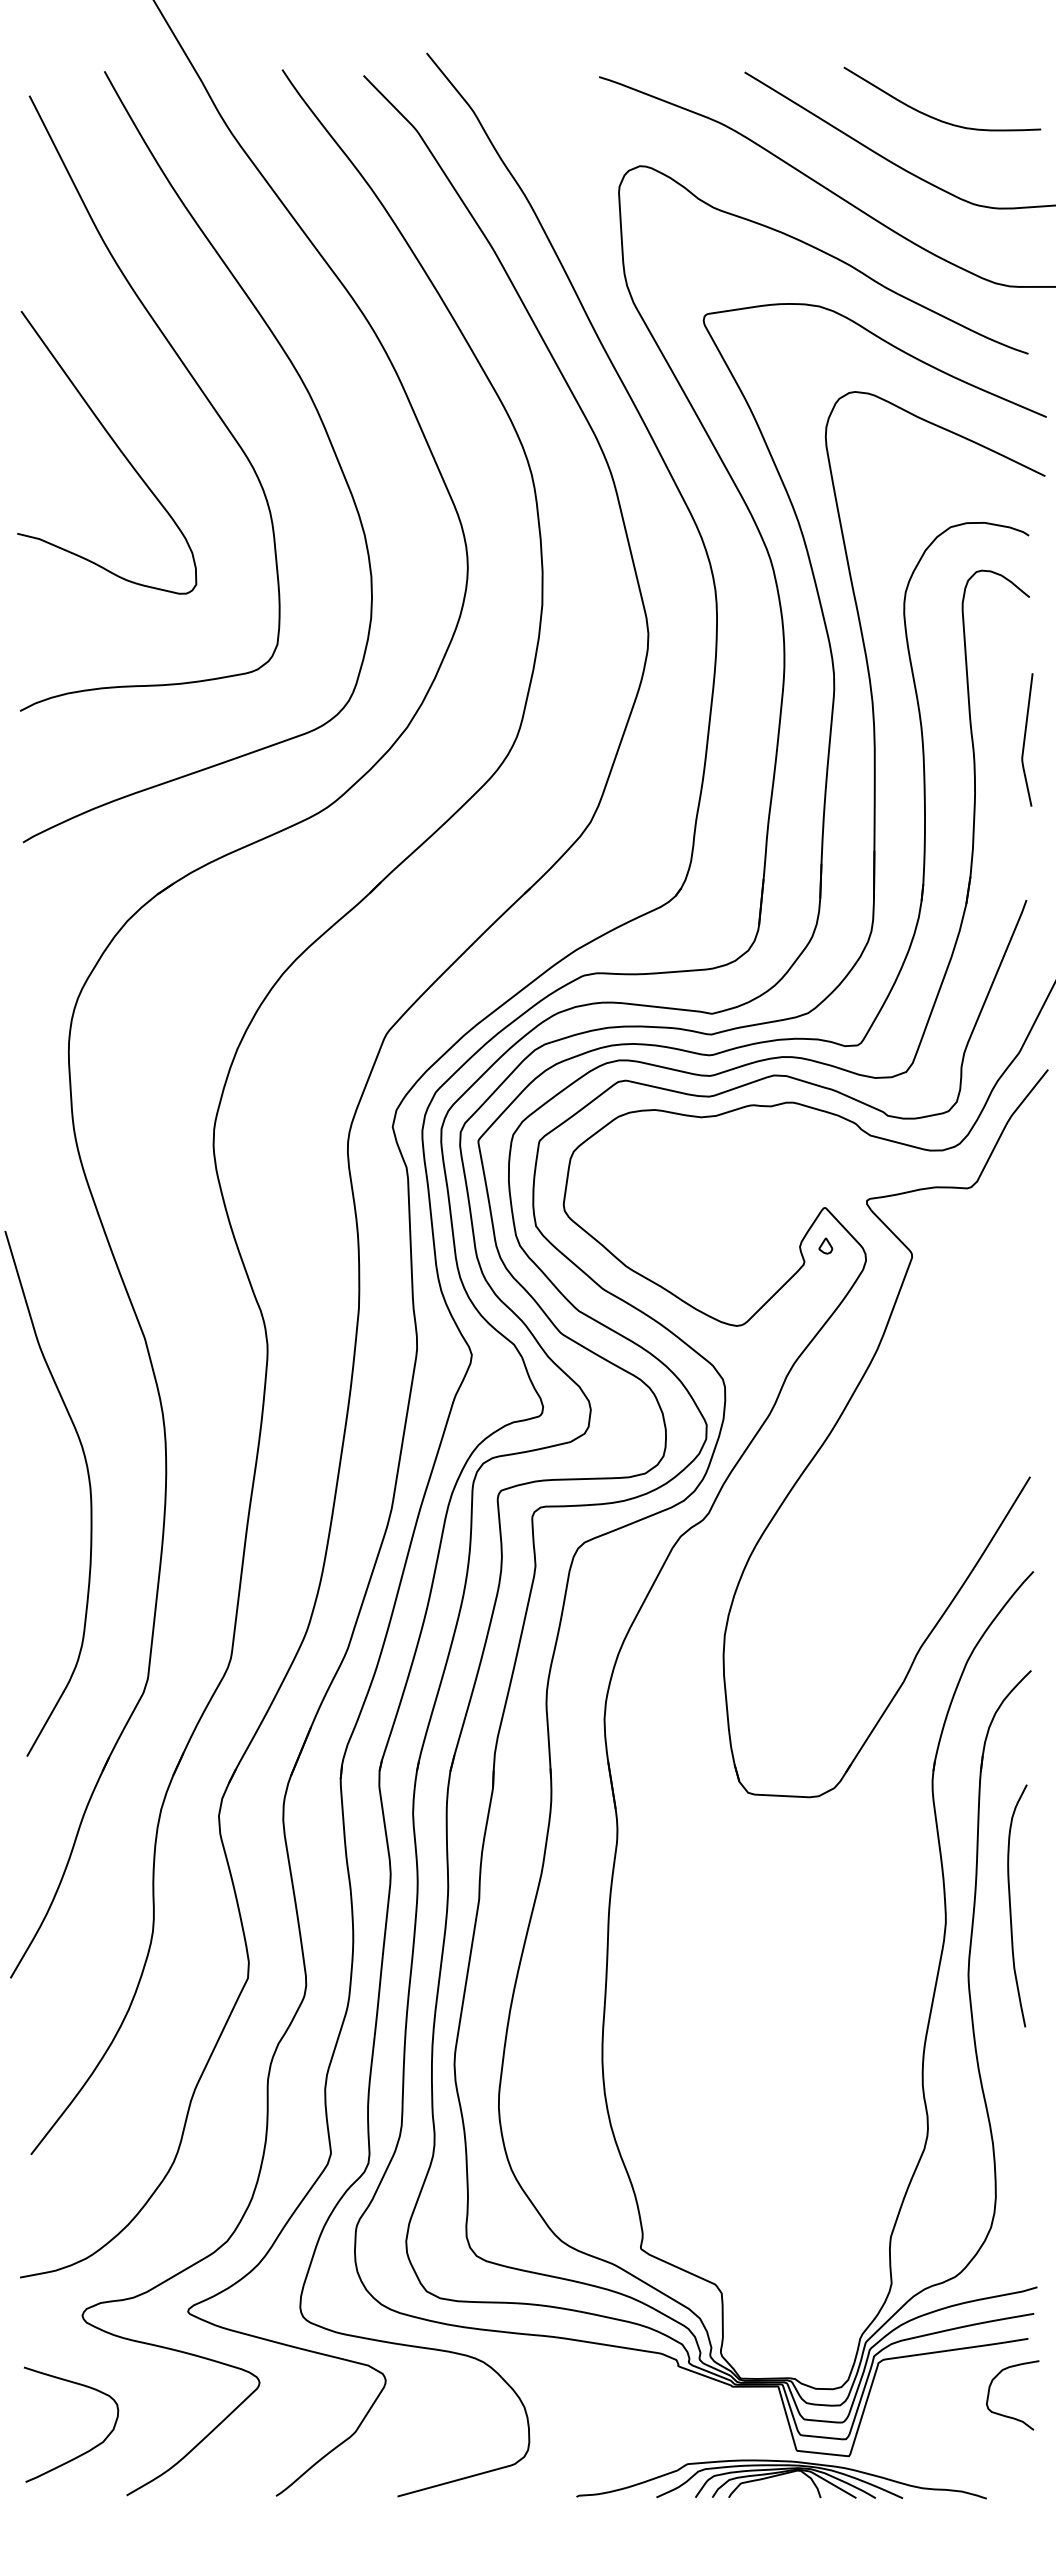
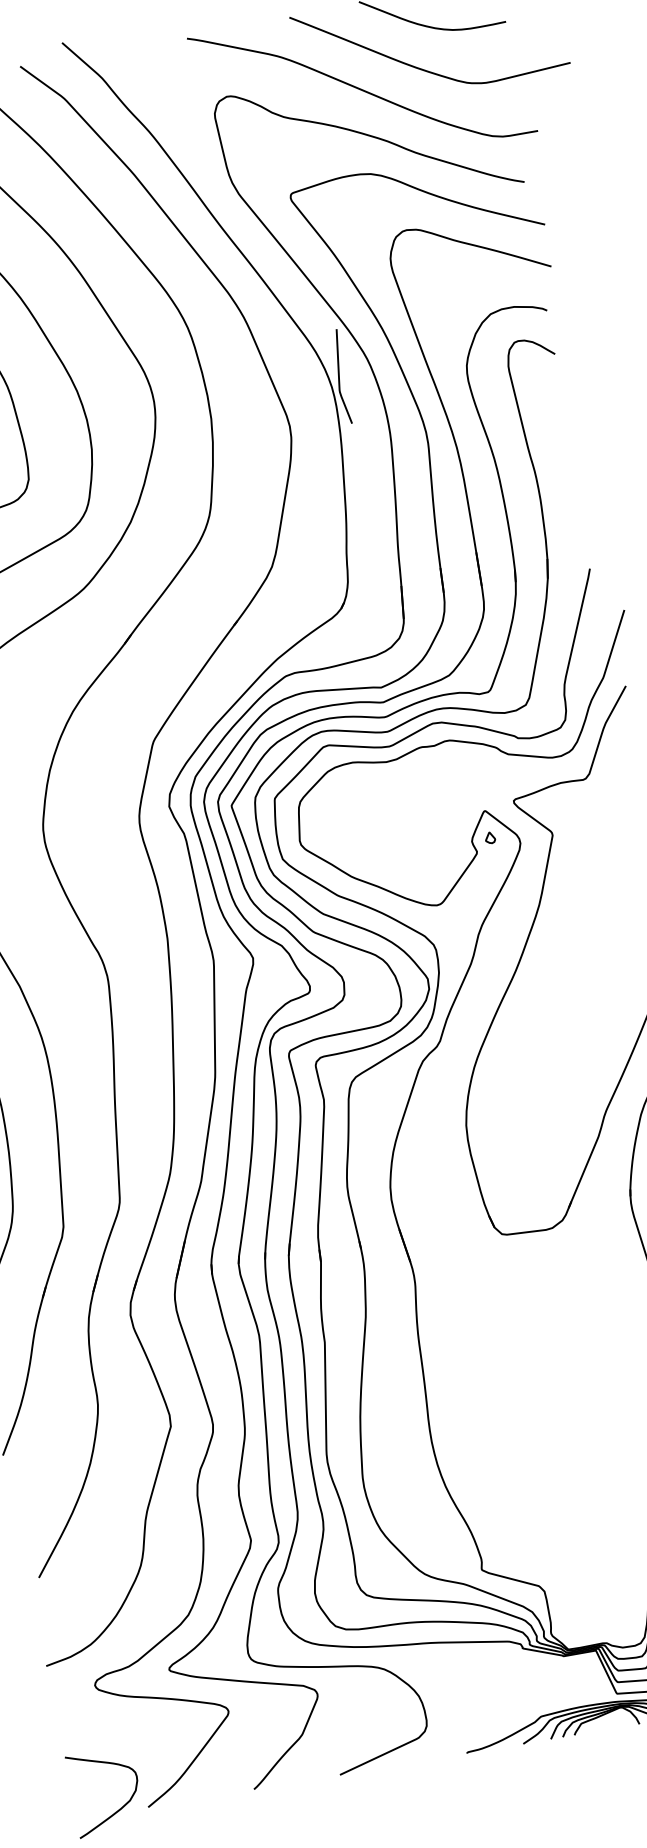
curve: (1025, 739) -> (339, 376), moved
curve: (87, 2450) -> (119, 1808), moved

